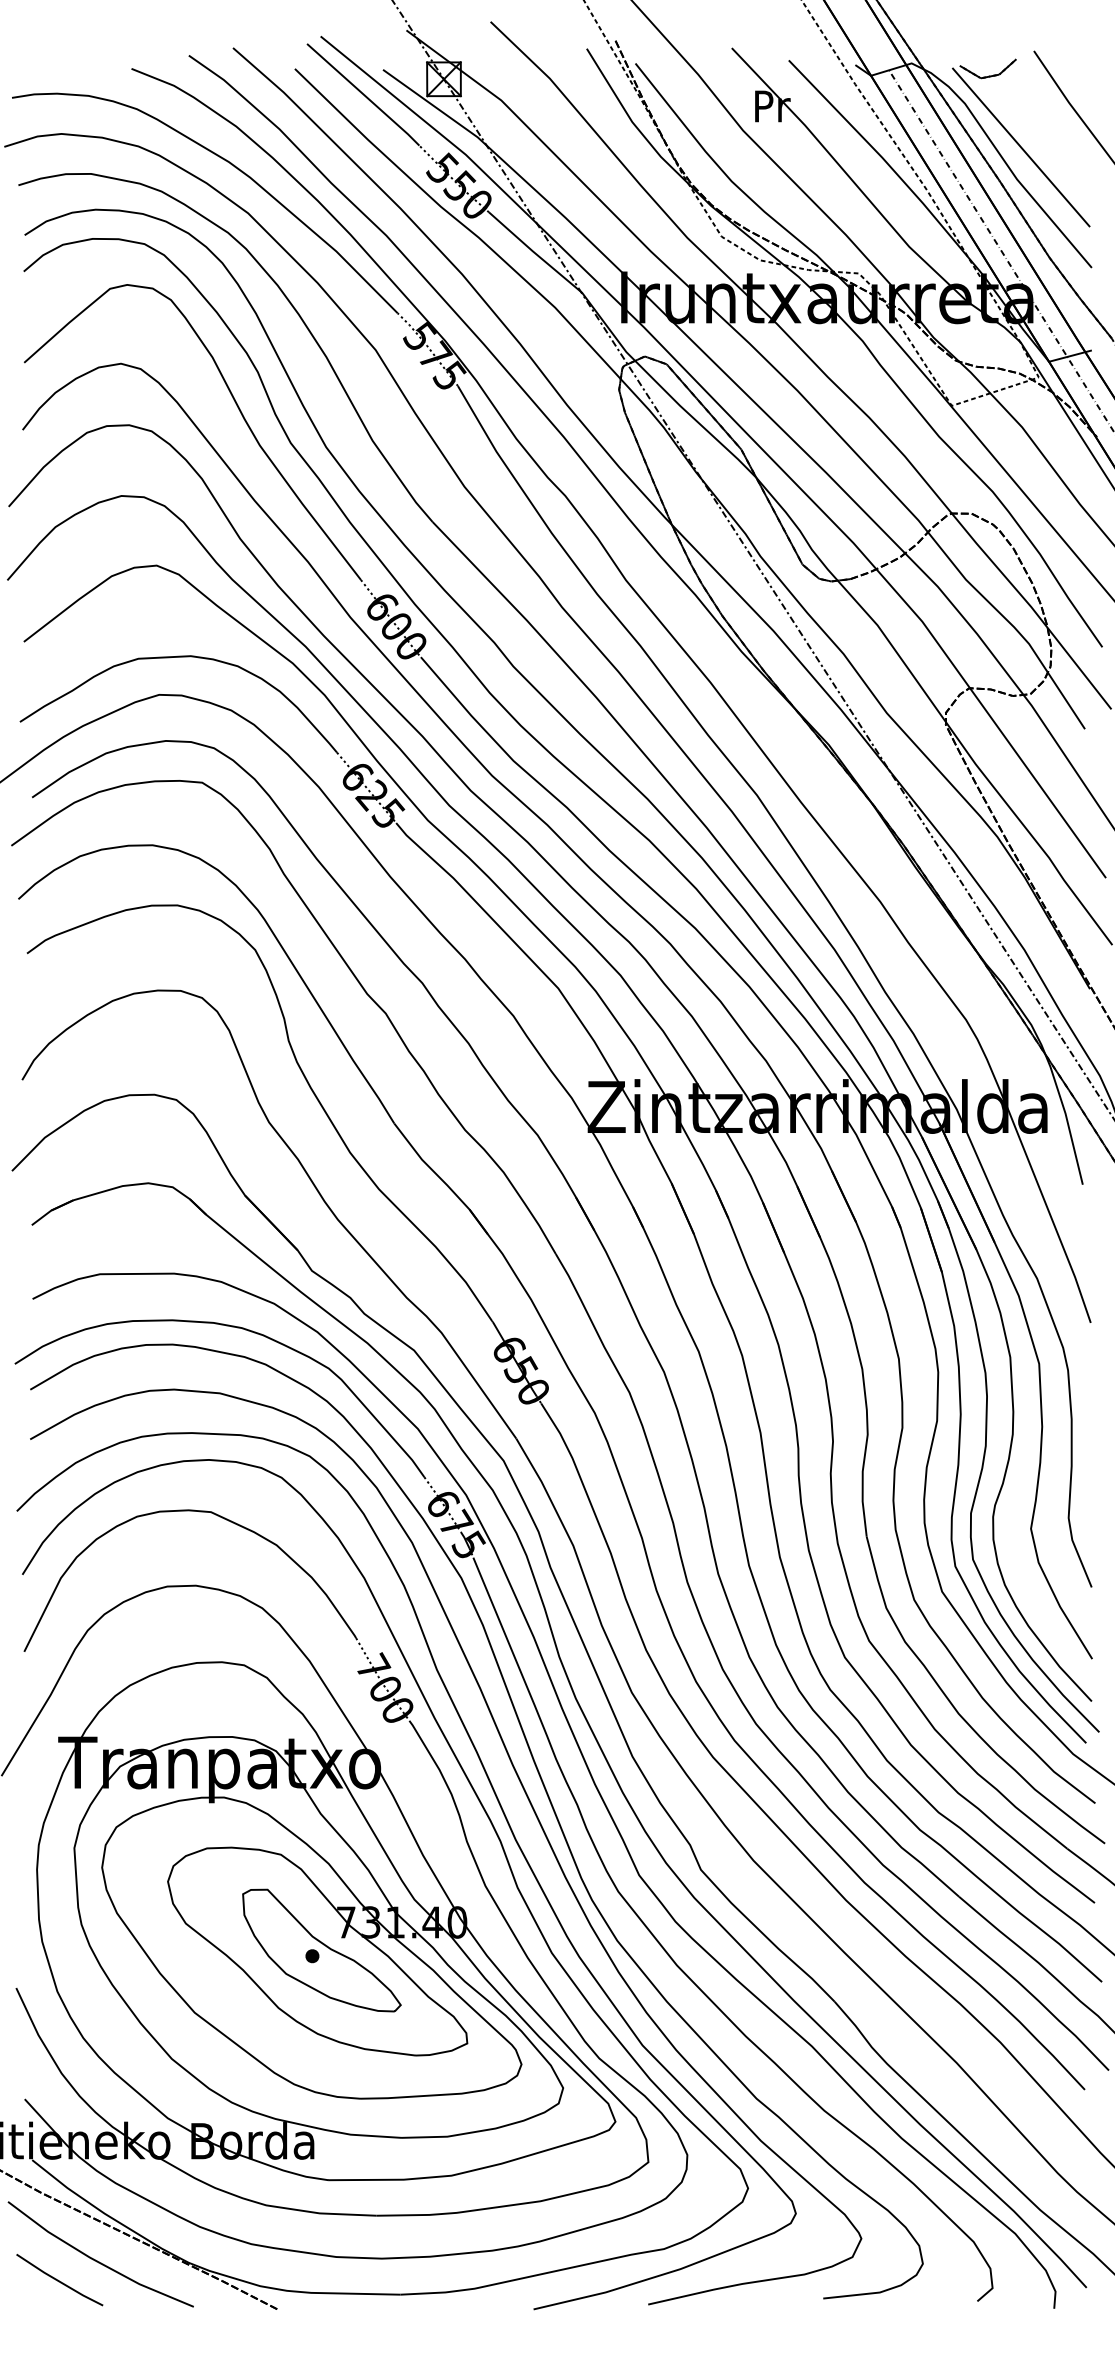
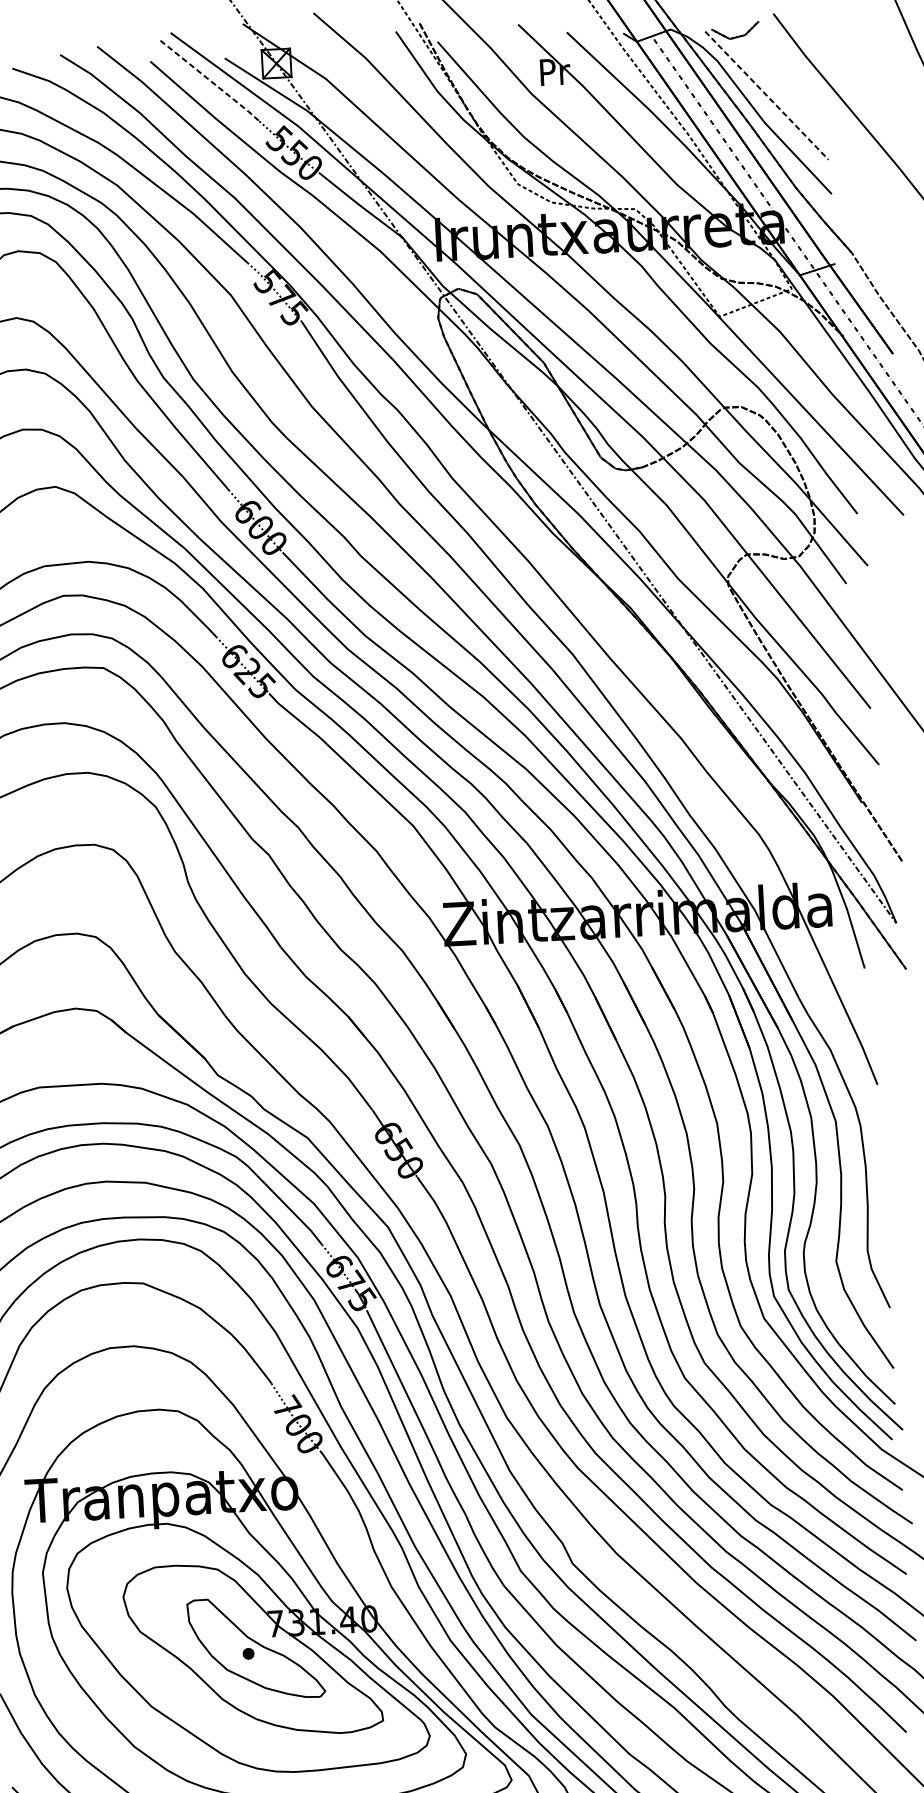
line: (364, 95) -> (210, 80), solid -> dashed
line: (1021, 147) -> (767, 95), solid -> dashed

